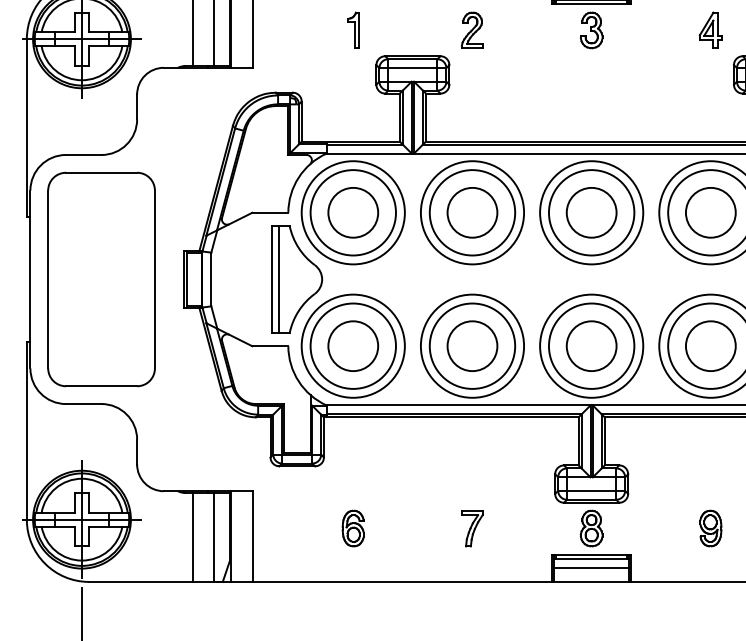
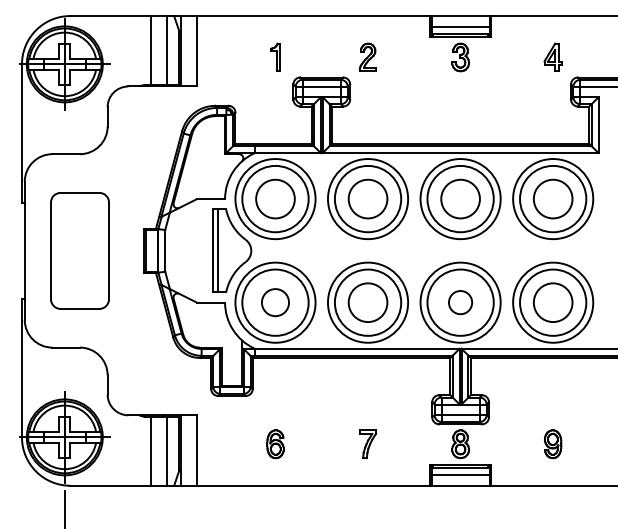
part: (100, 278) -> (79, 250), size x0.7
circle: (353, 345) -> (275, 302), size x0.7
circle: (591, 345) -> (460, 302), size x0.6

